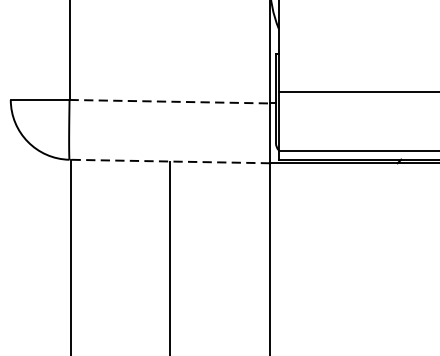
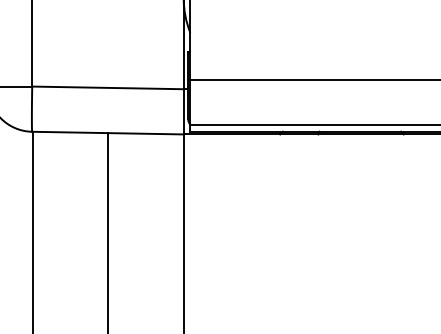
line: (169, 101) -> (107, 87), dashed -> solid
line: (169, 162) -> (107, 133), dashed -> solid

